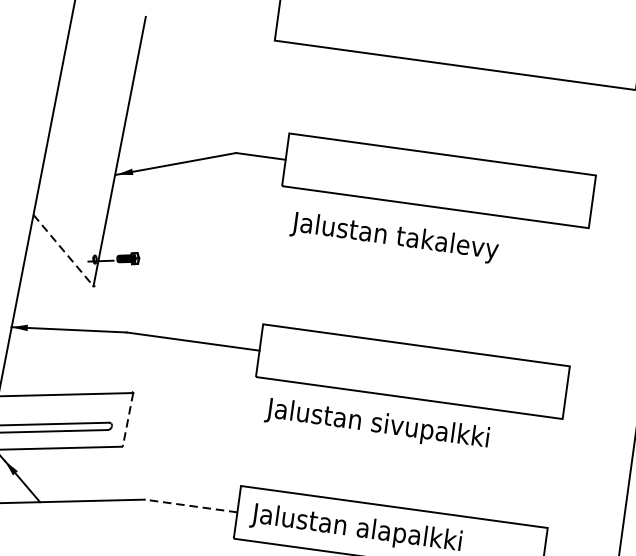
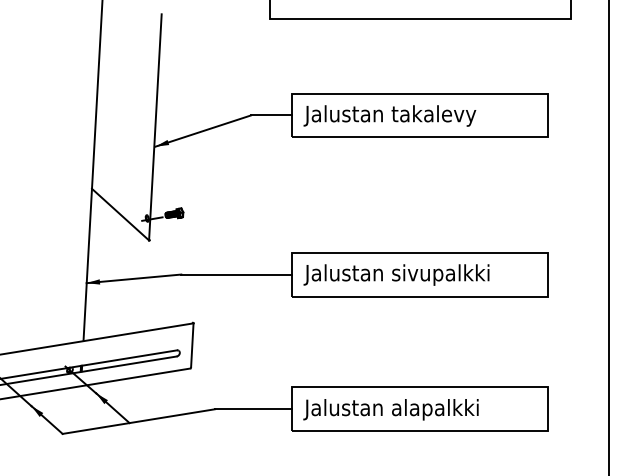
text: (394, 237) -> (389, 115), moved
line: (63, 250) -> (120, 214), dashed -> solid
line: (128, 419) -> (192, 345), dashed -> solid
text: (377, 424) -> (396, 274), moved
line: (191, 506) -> (253, 409), dashed -> solid

